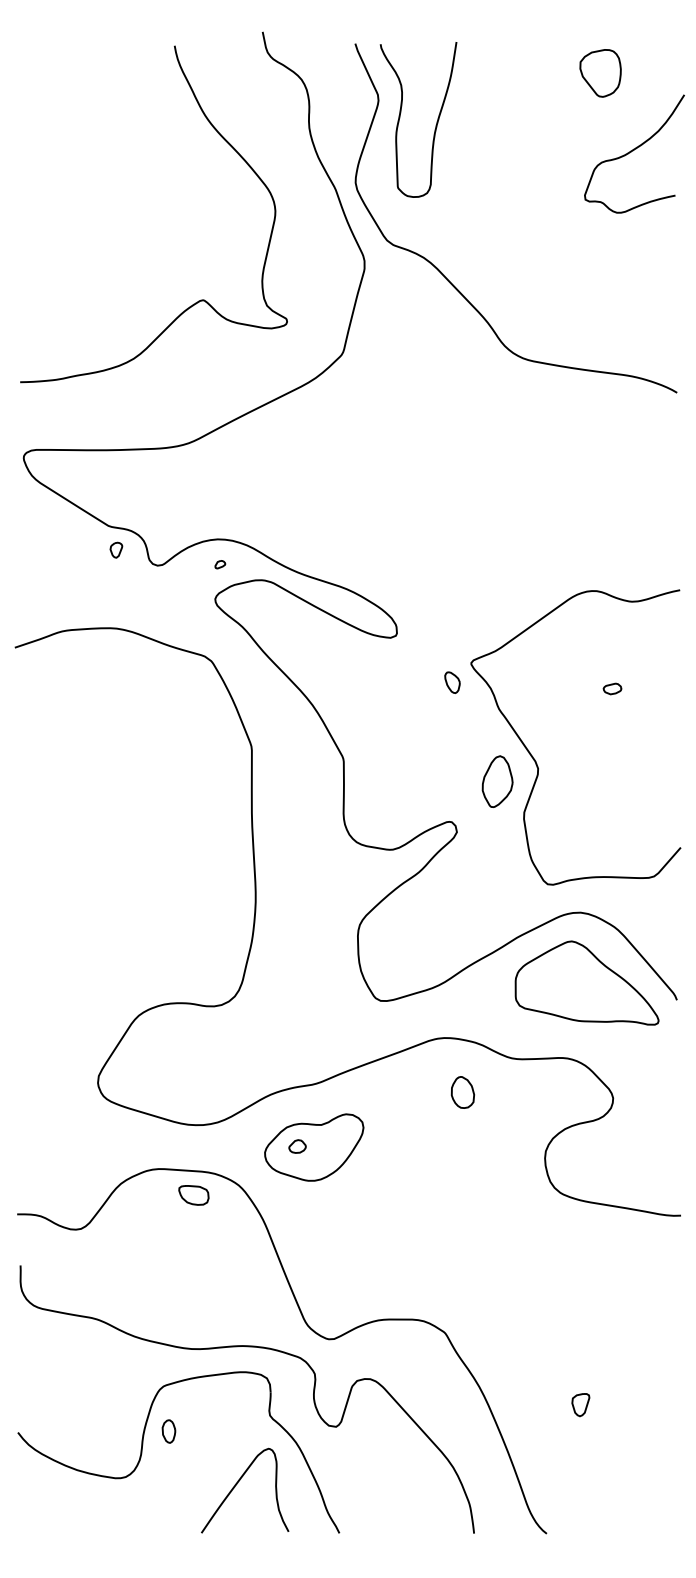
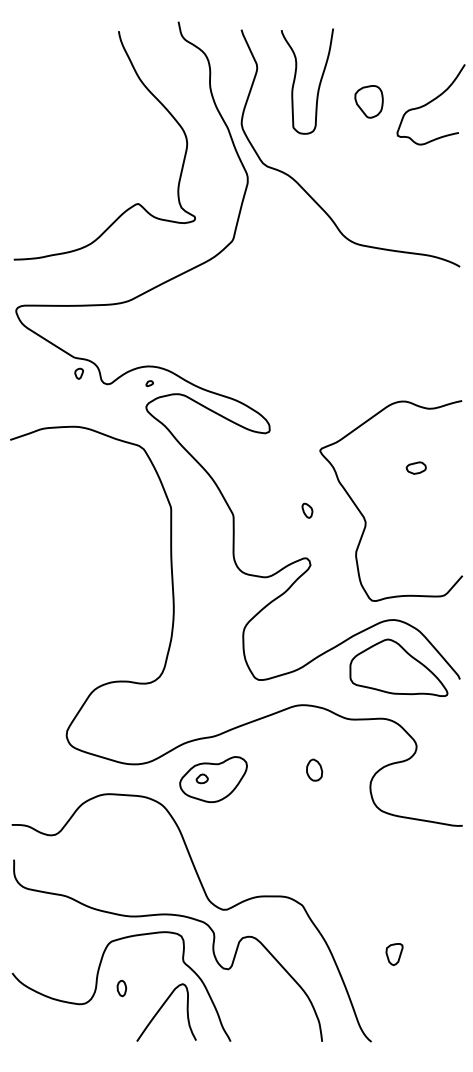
part: (599, 72) -> (368, 101), moved
curve: (400, 118) -> (295, 80), moved
part: (452, 682) -> (307, 510), moved
part: (611, 688) -> (415, 467), size x1.6
part: (498, 780) -> (338, 530), removed
part: (462, 1091) -> (314, 769), moved
part: (193, 1194) -> (131, 811), removed
part: (580, 1405) -> (394, 954), size x1.4
part: (168, 1431) -> (121, 988), moved

